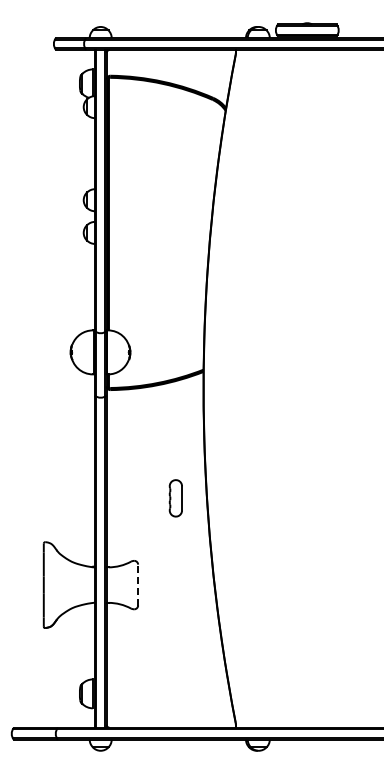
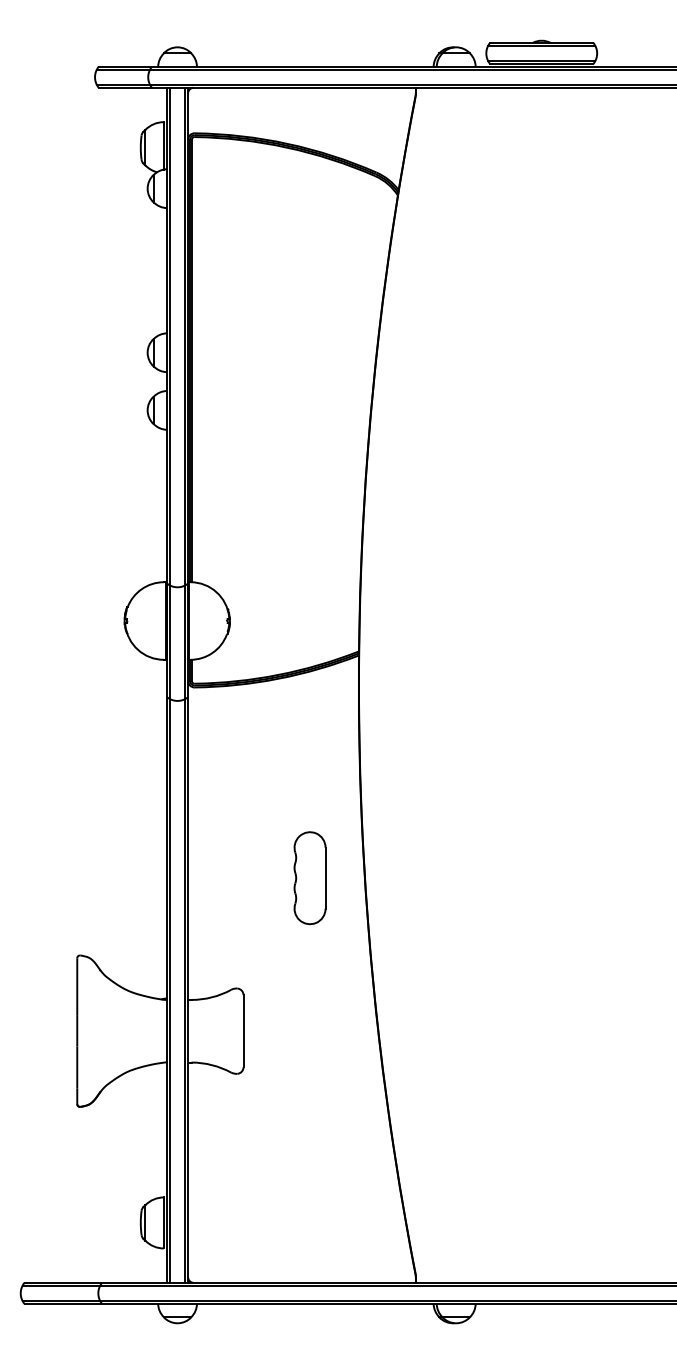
part: (175, 498) -> (309, 878), size x1.43
line: (138, 584) -> (244, 1030), dashed -> solid

